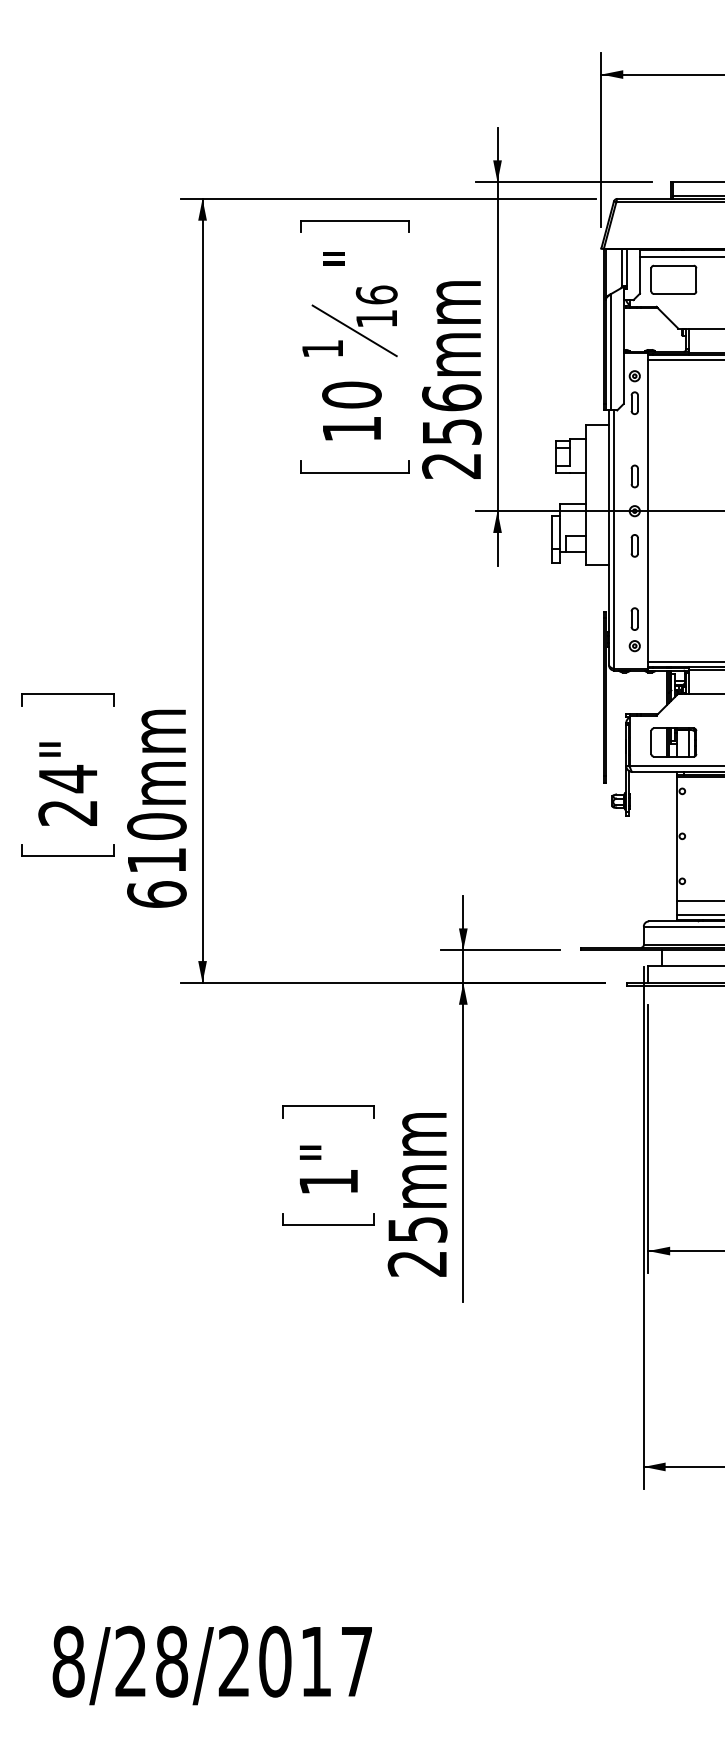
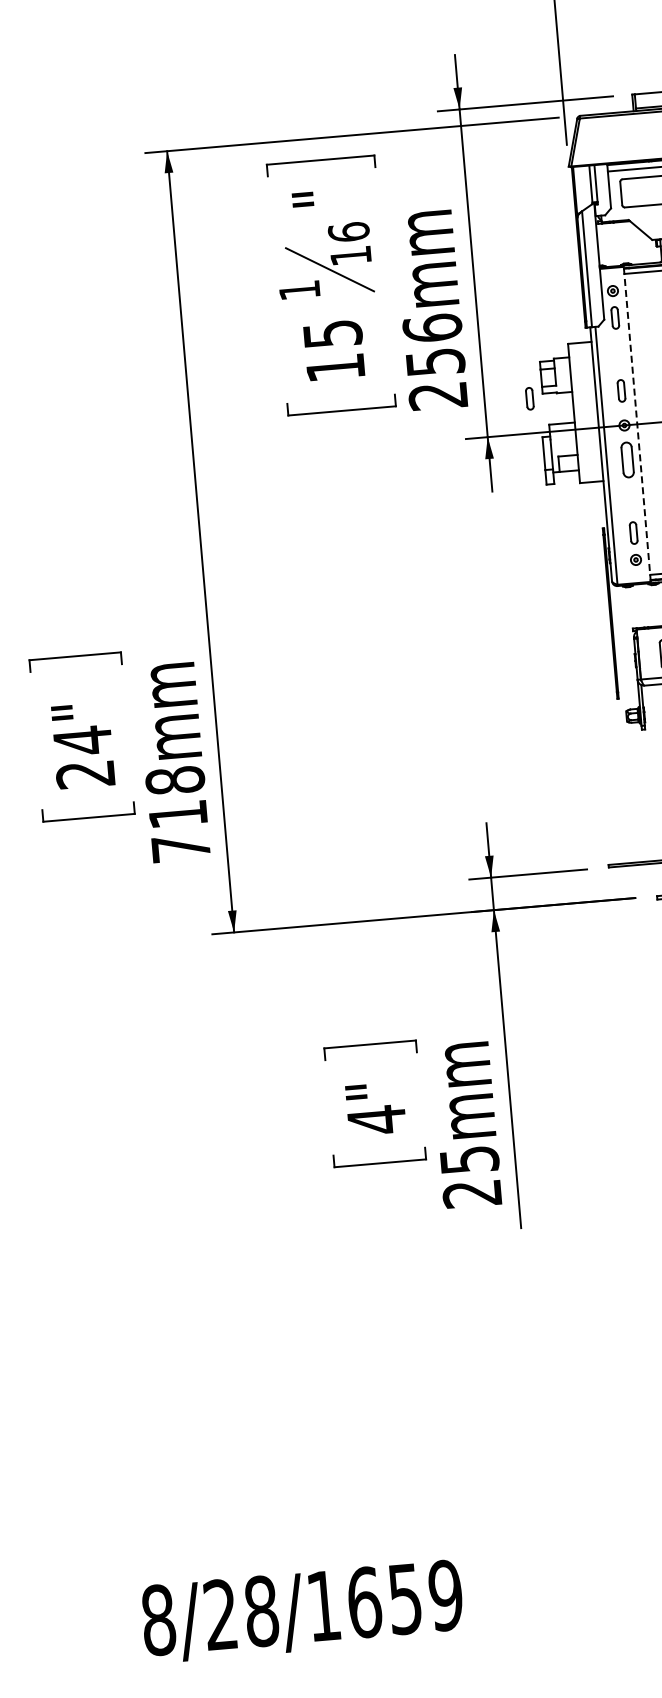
text: (351, 394) -> (332, 333), 10 -> 15
part: (542, 476) -> (529, 398), added
line: (647, 510) -> (637, 423), solid -> dashed
part: (634, 545) -> (627, 459), size x1.6
text: (156, 860) -> (177, 814), 610mm -> 718mm
text: (328, 1182) -> (376, 1120), 1" -> 4"
text: (295, 1661) -> (384, 1600), 8/28/2017 -> 8/28/1659

